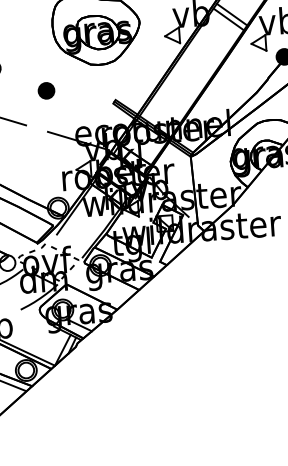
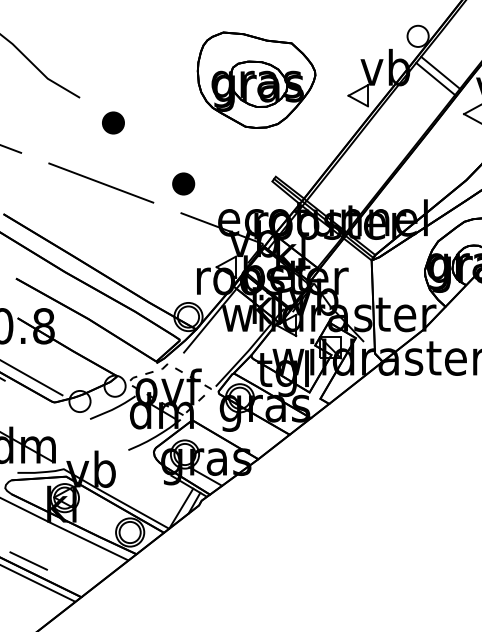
part: (46, 90) -> (183, 183), moved

